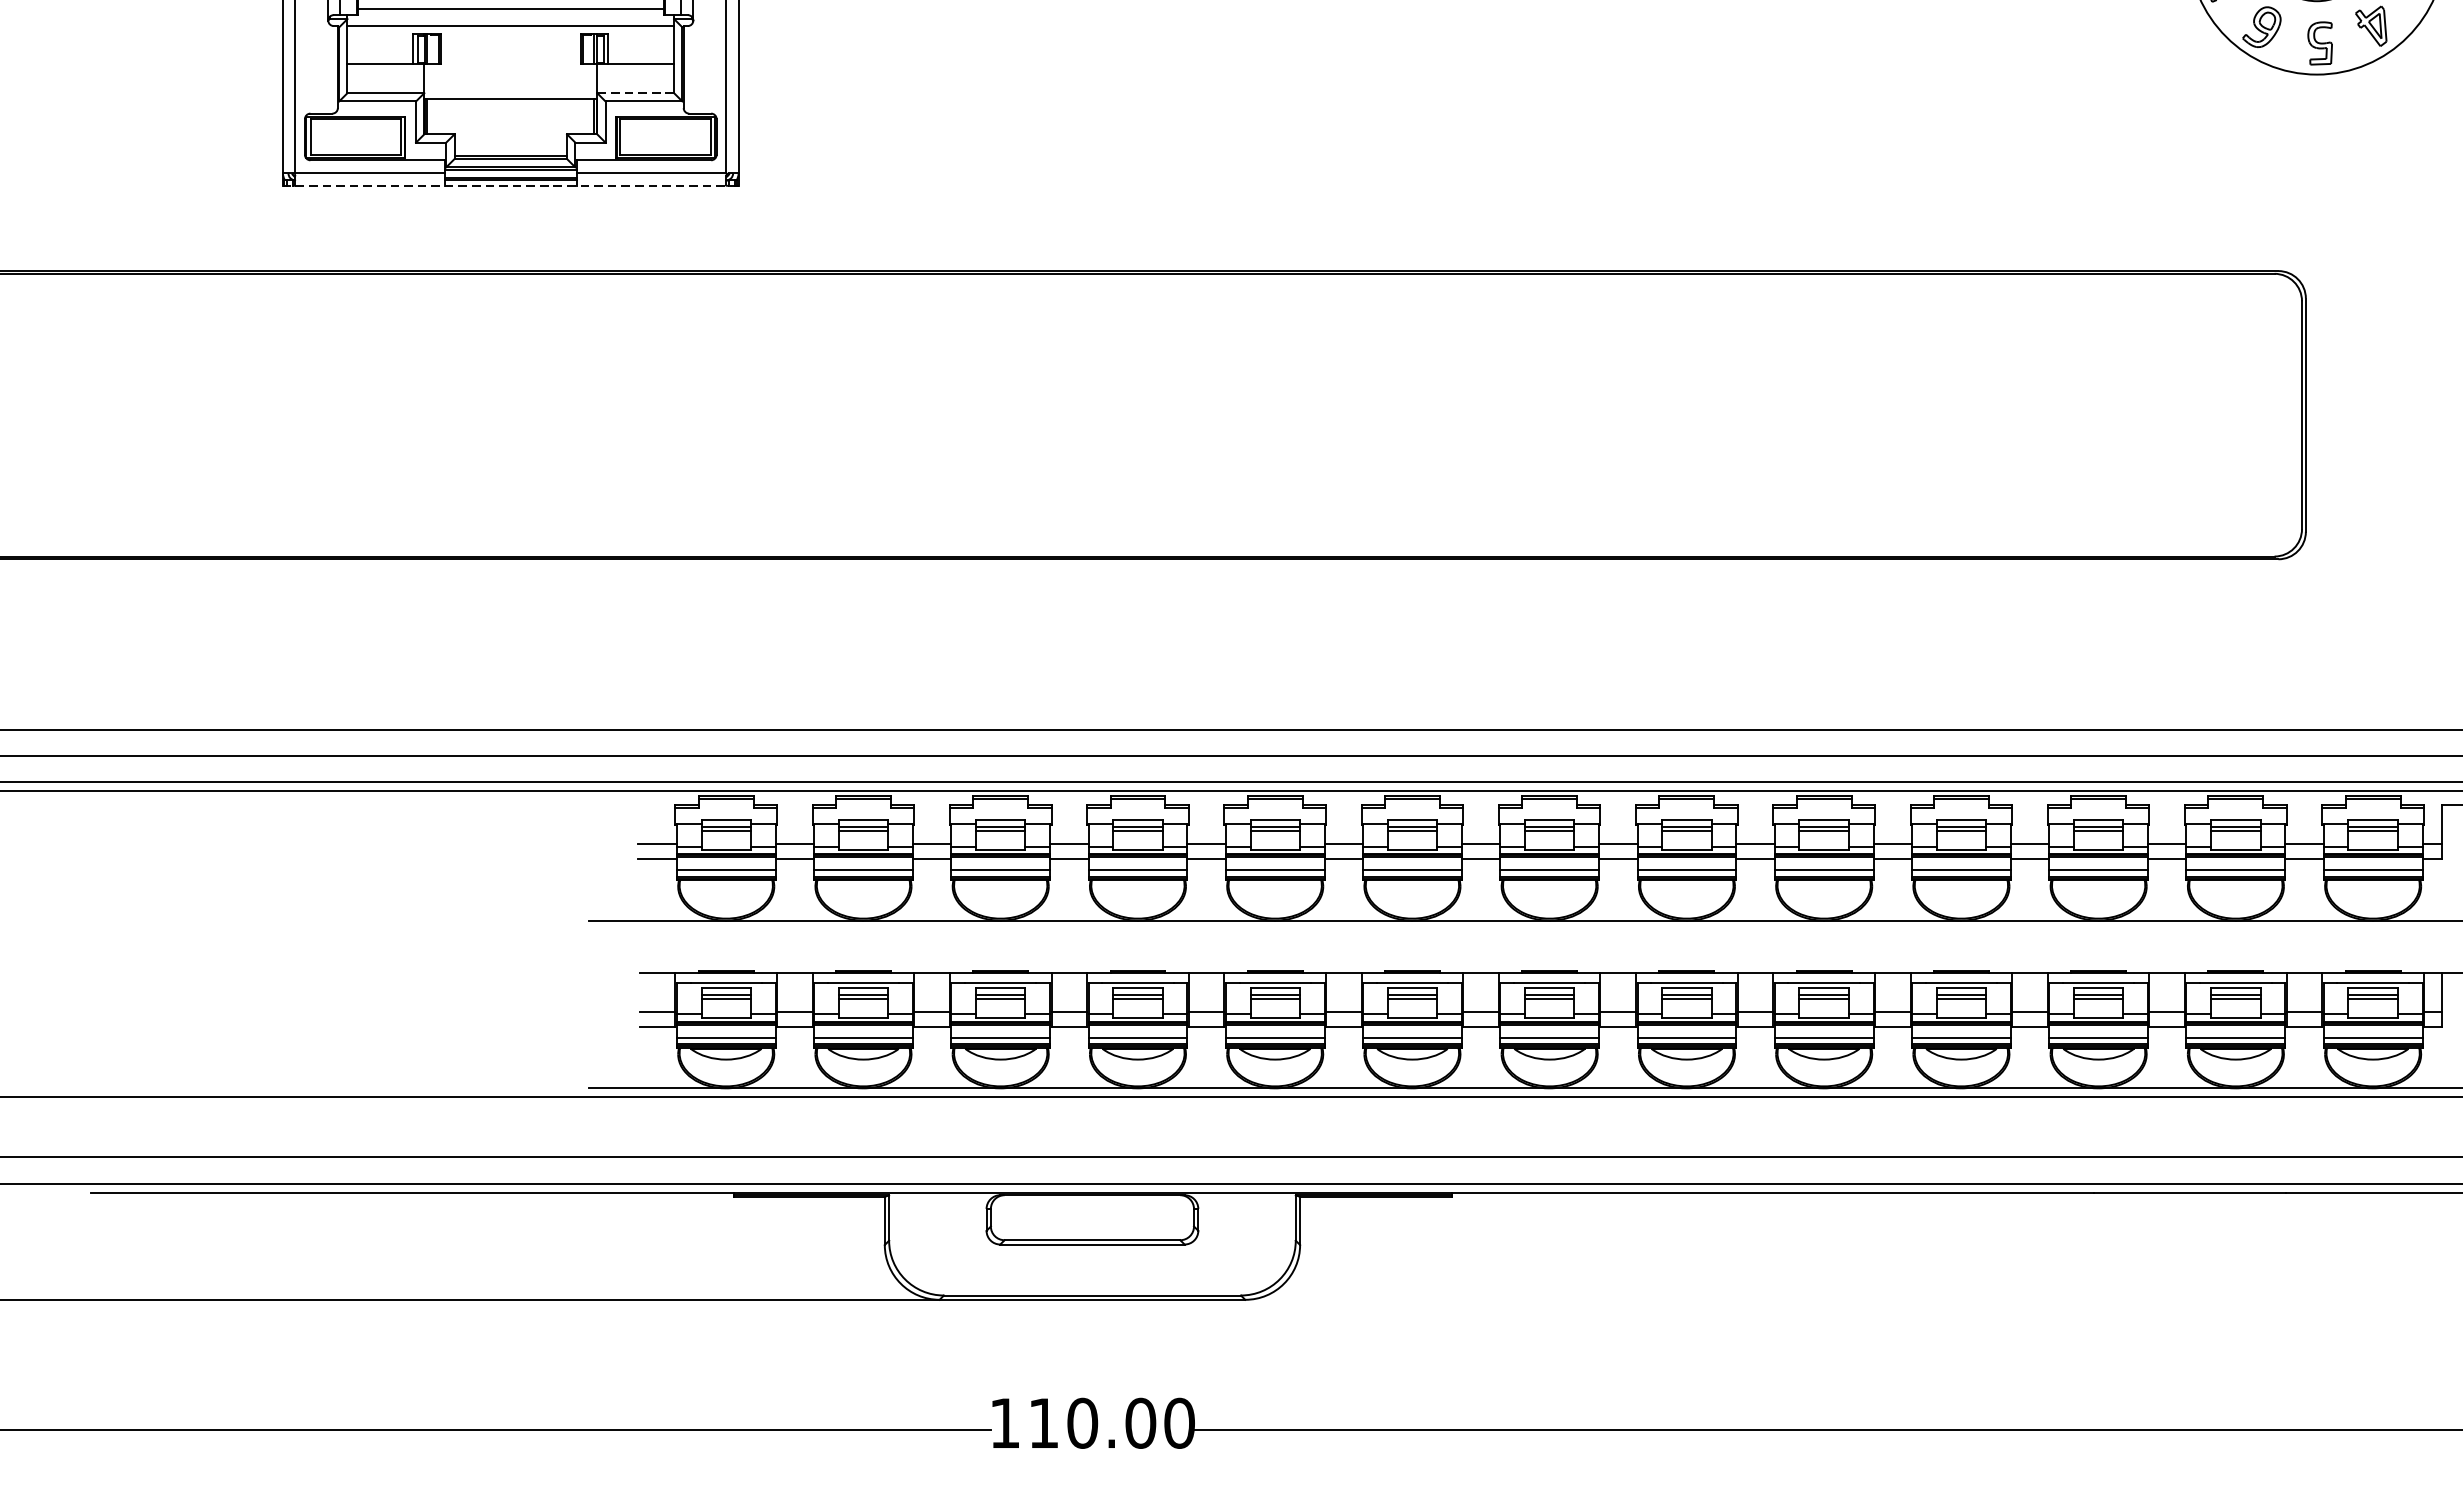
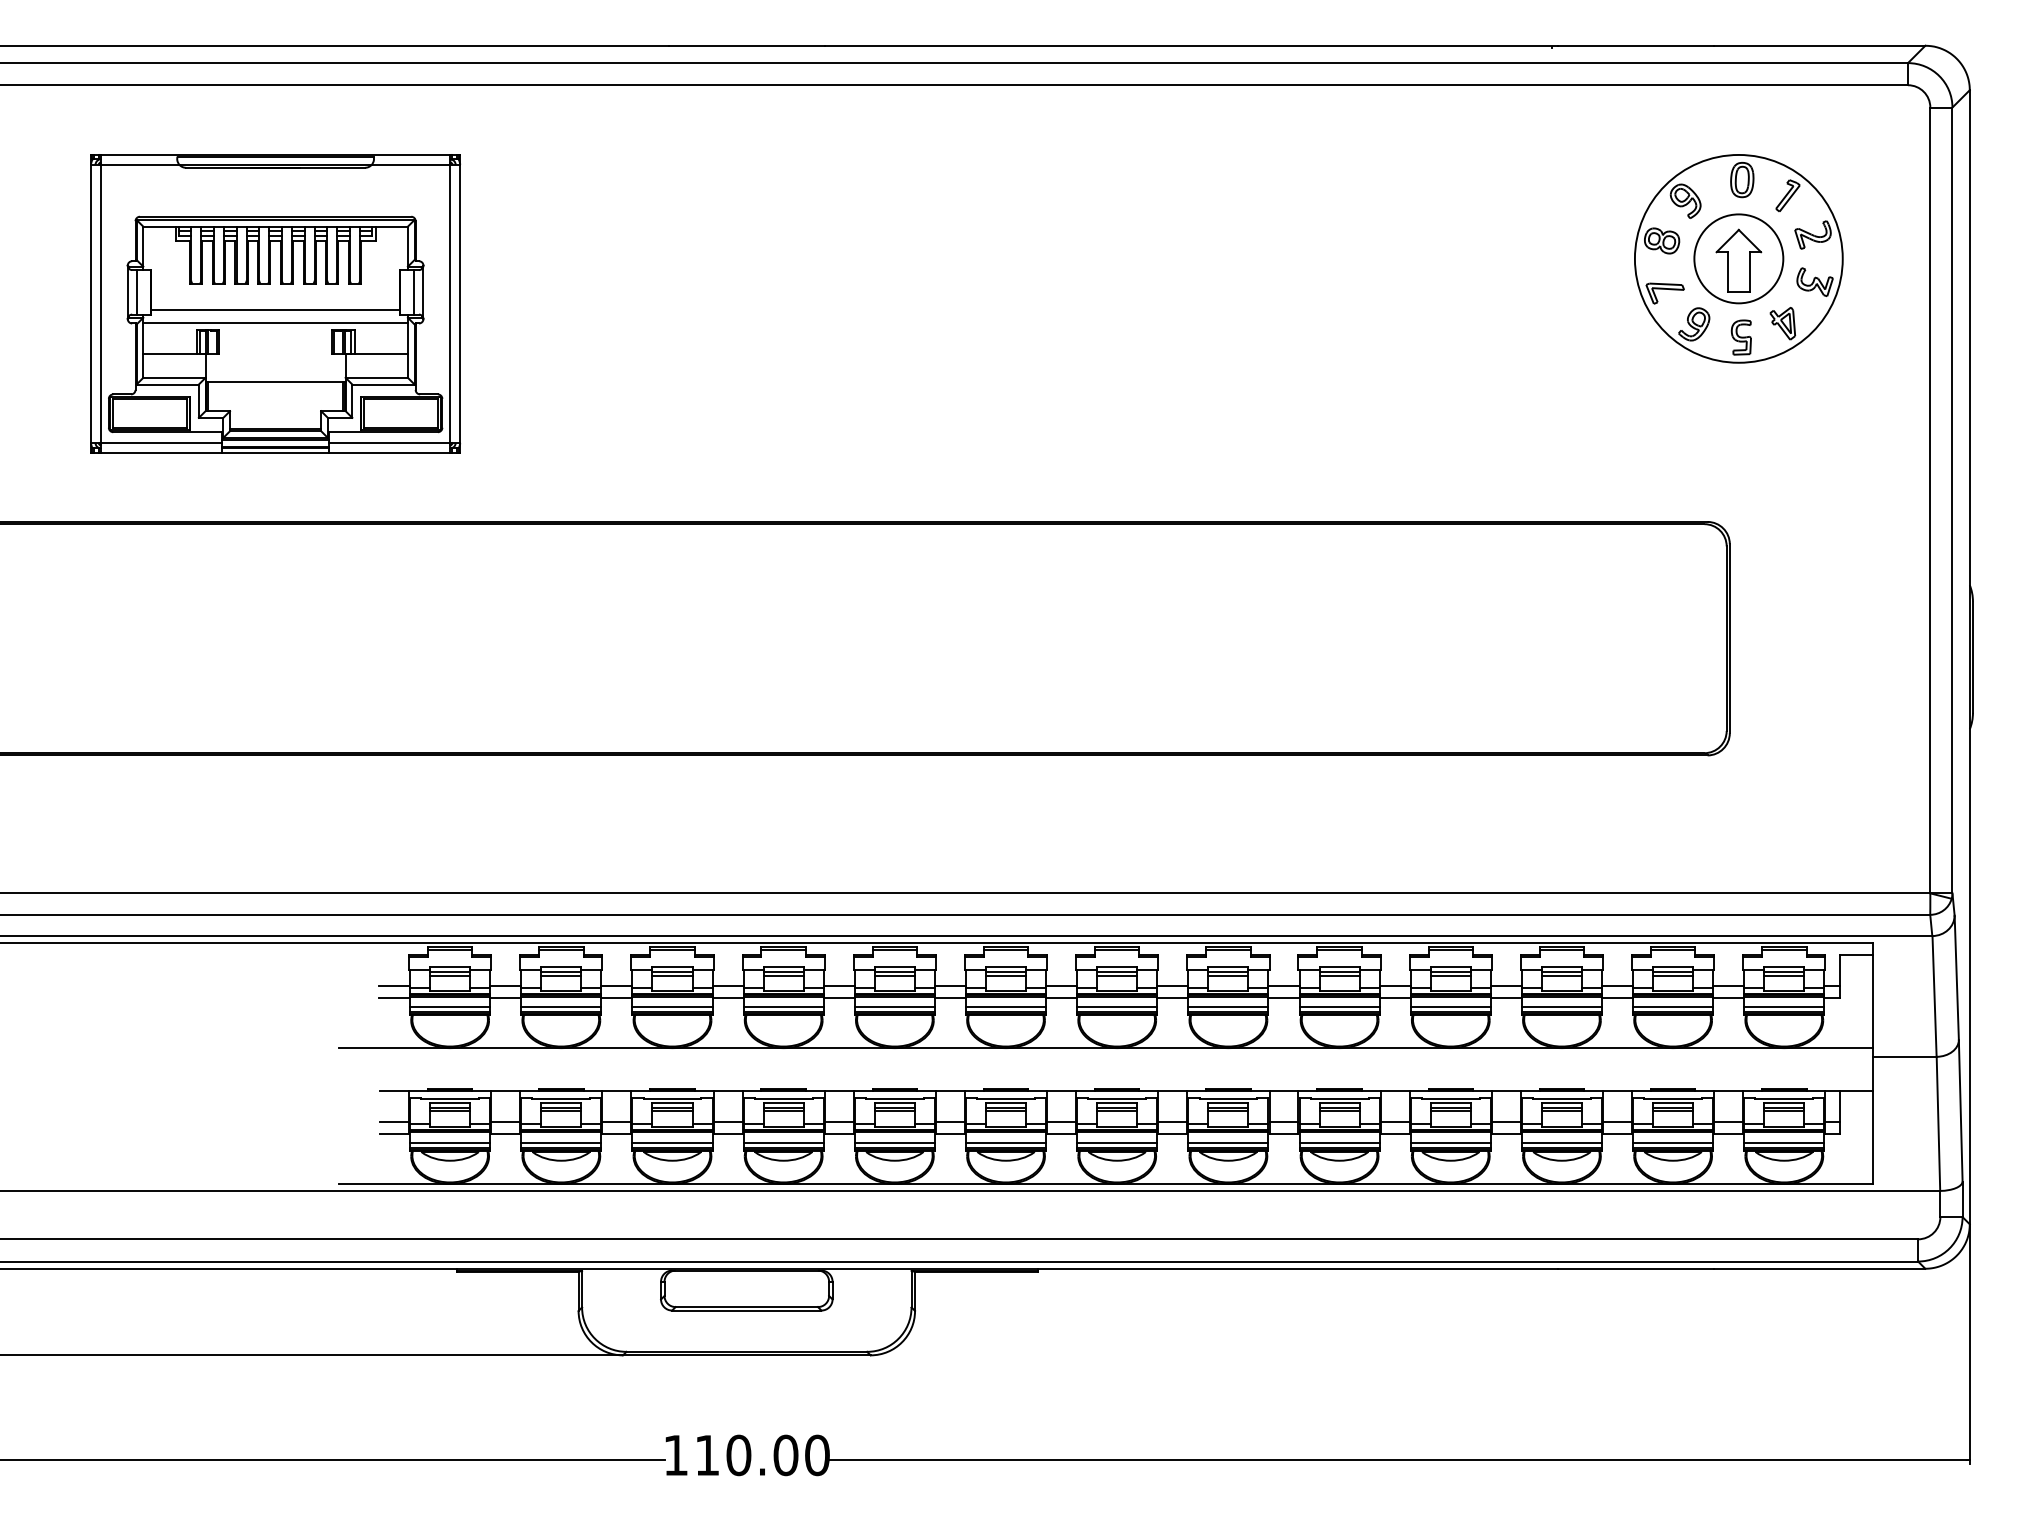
line: (635, 92) -> (376, 377), dashed -> solid
line: (510, 185) -> (275, 452), dashed -> solid

